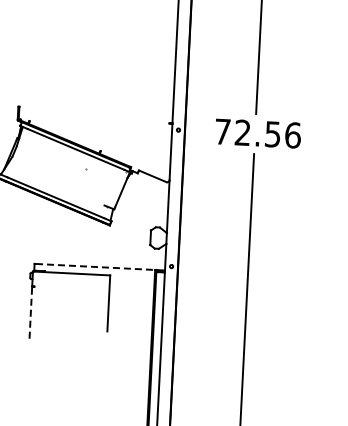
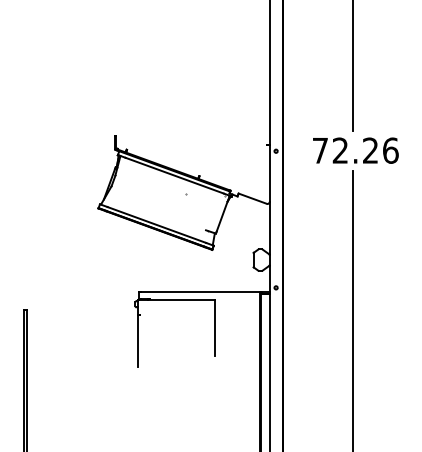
text: (272, 134) -> (370, 150), 72.56 -> 72.26
line: (95, 267) -> (200, 292), dashed -> solid
line: (30, 313) -> (137, 341), dashed -> solid

